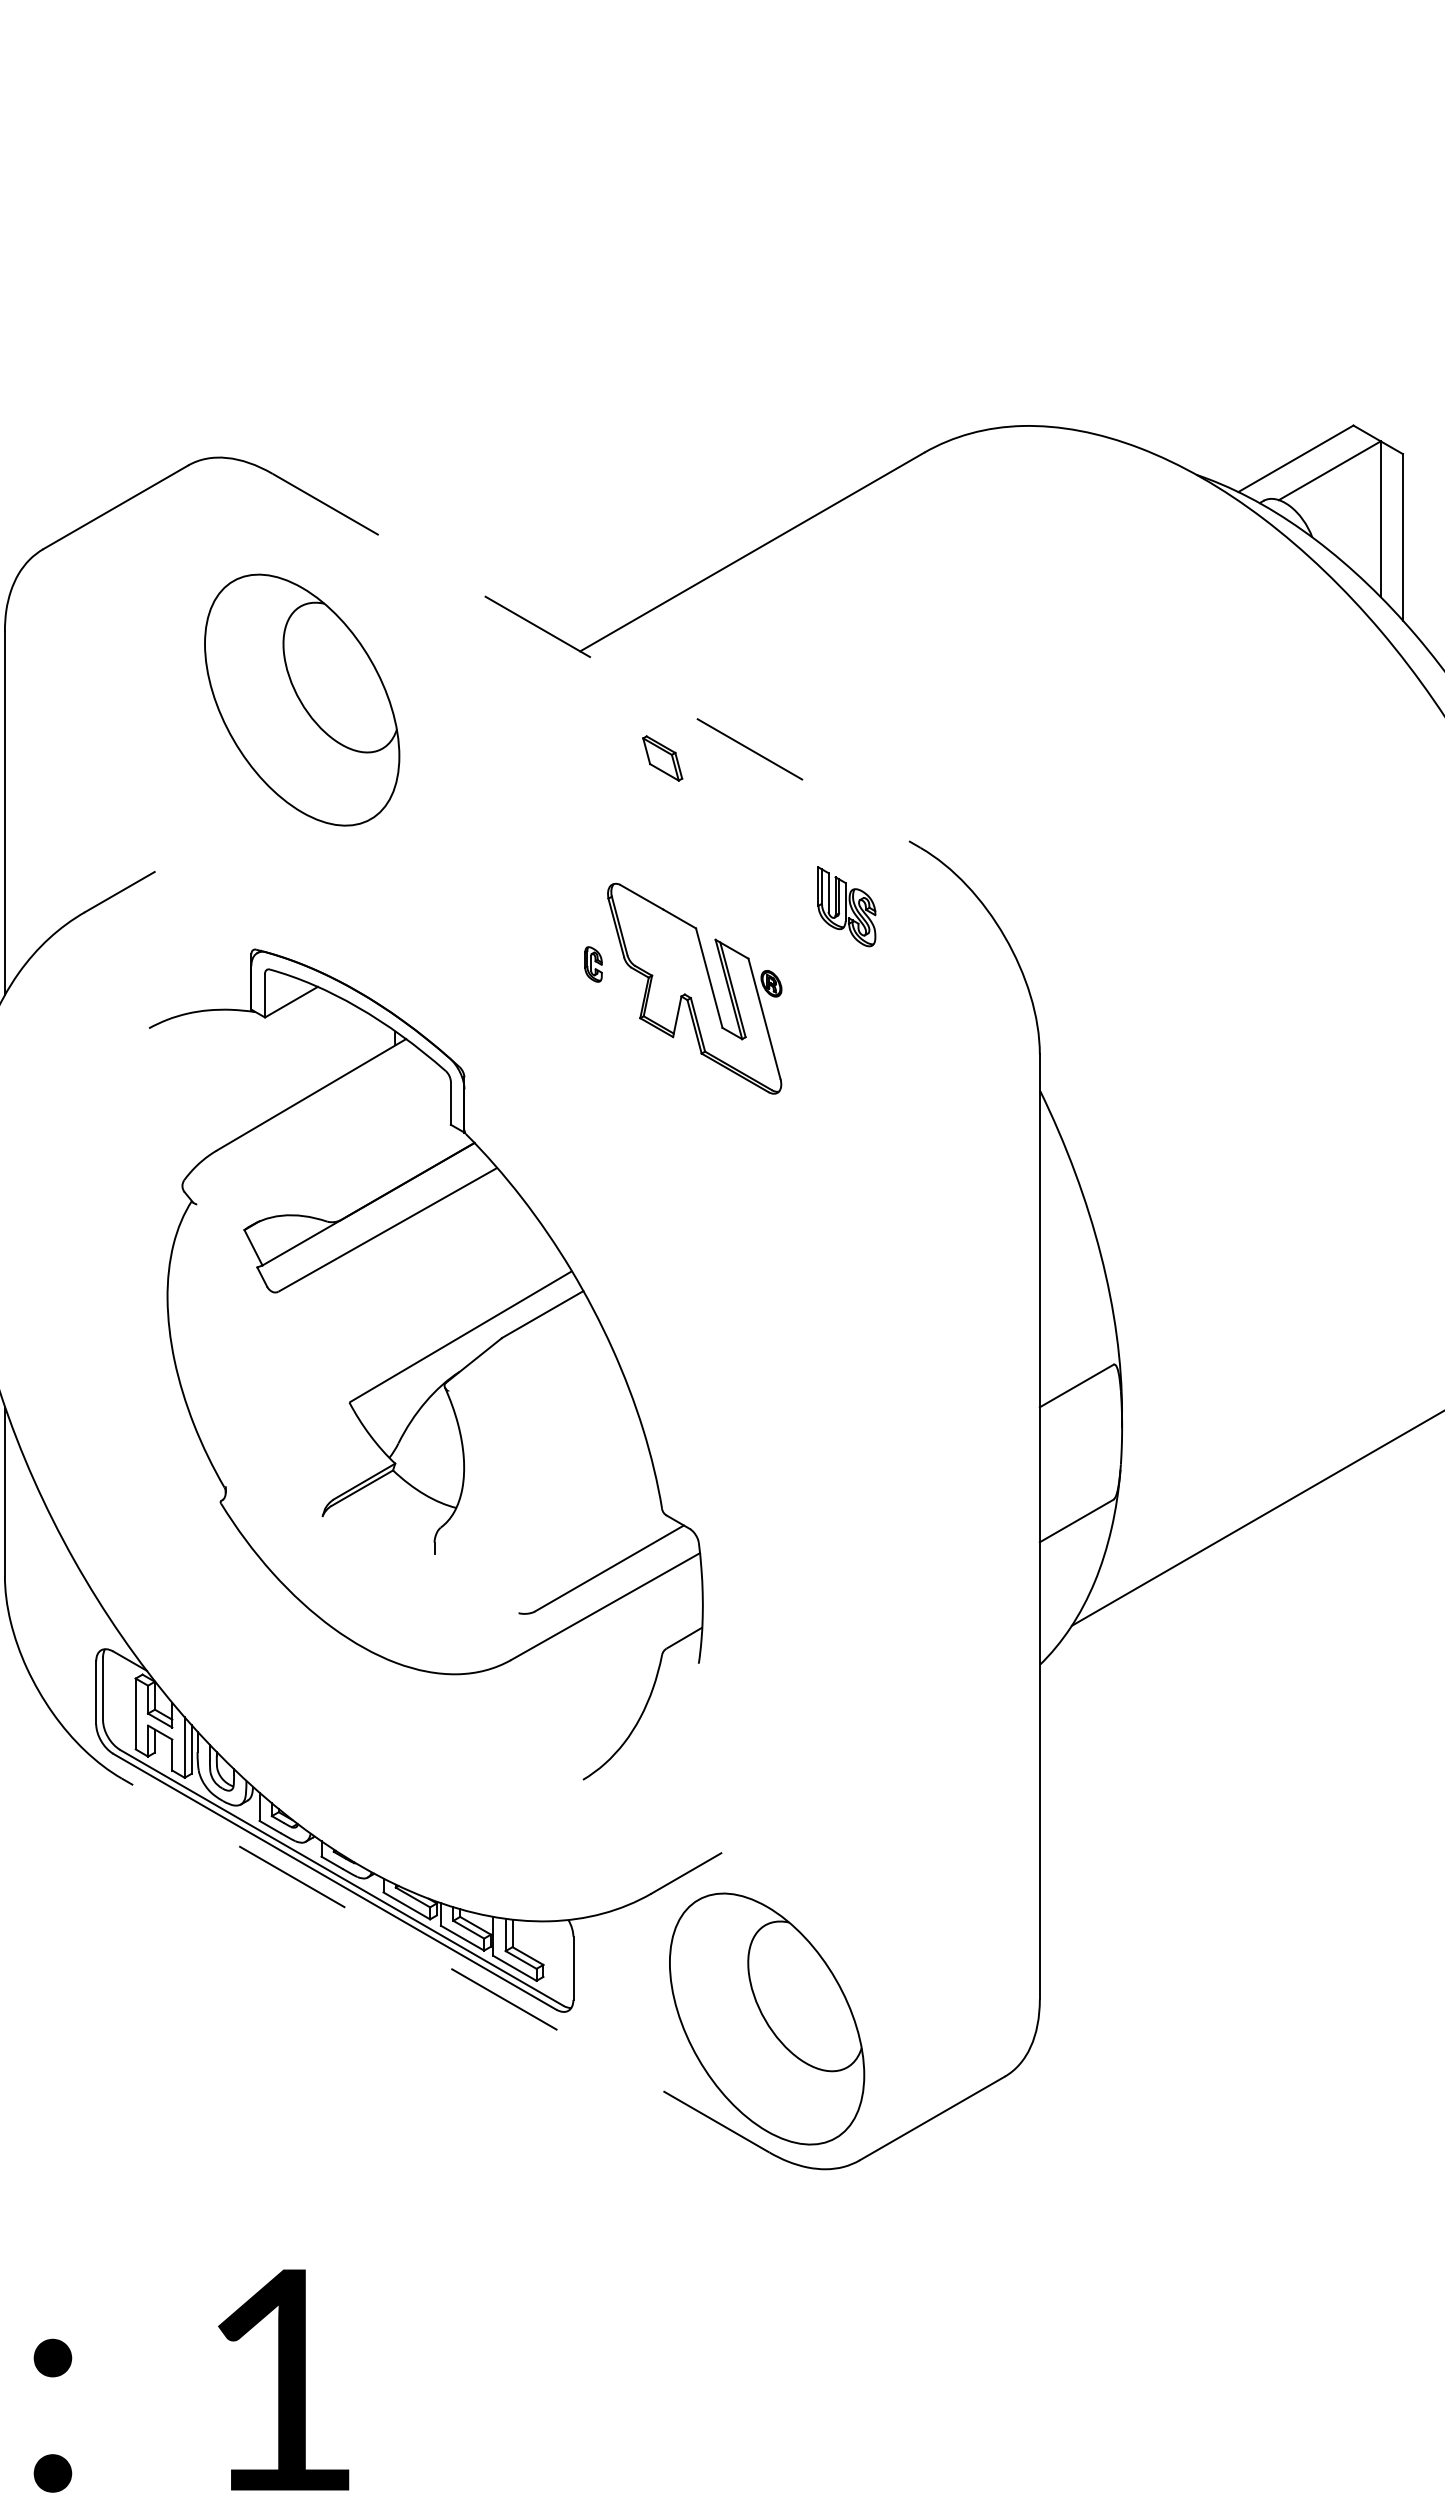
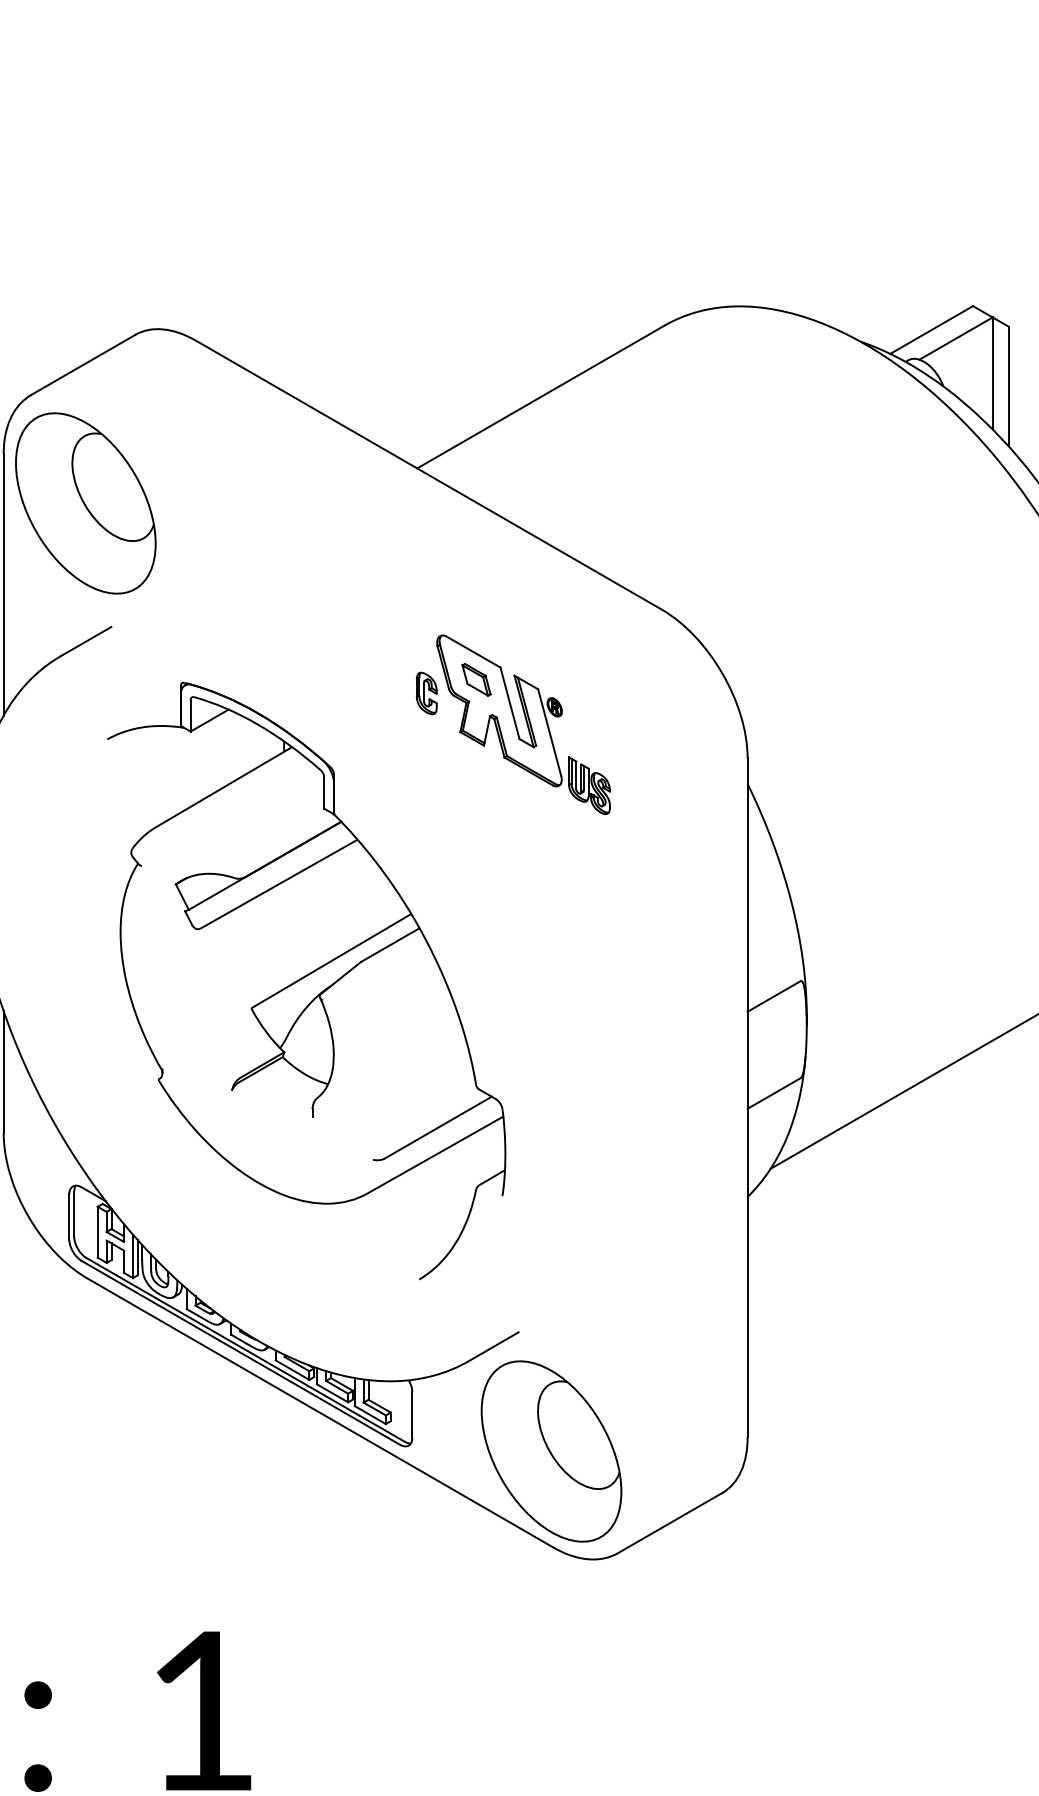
line: (597, 661) -> (429, 475), dashed -> solid
part: (302, 699) -> (86, 503), moved
part: (662, 758) -> (476, 679), moved
part: (846, 906) -> (589, 785), moved
part: (593, 964) -> (426, 693), size x1.67
line: (445, 1965) -> (320, 1413), dashed -> solid

